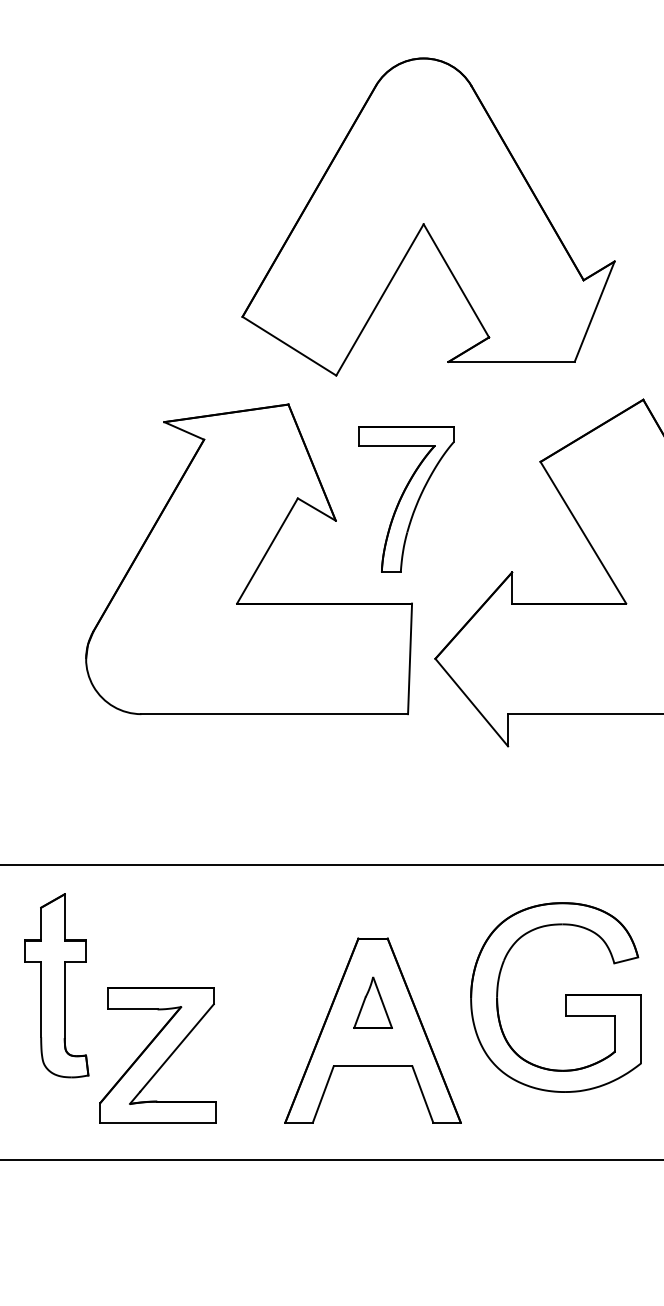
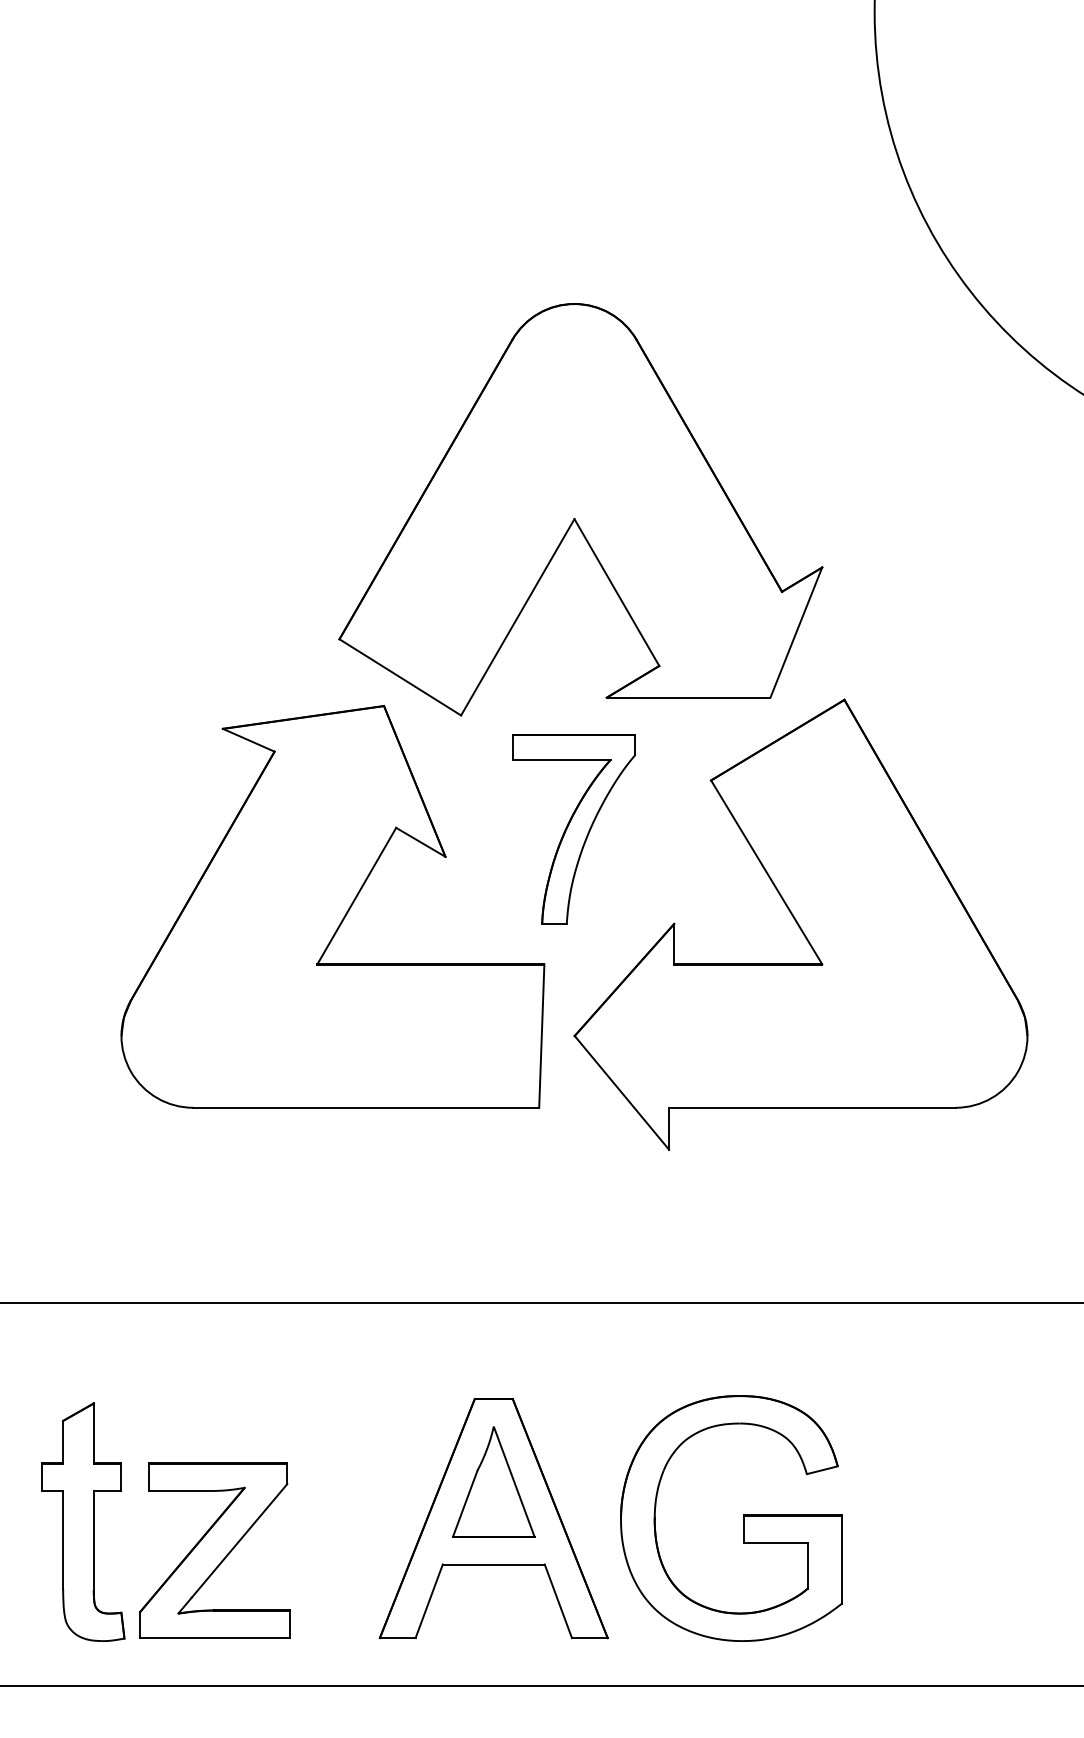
part: (428, 216) -> (580, 509), moved
part: (405, 499) -> (573, 829), moved
part: (56, 985) -> (83, 1521), moved
part: (565, 997) -> (743, 1518), moved
part: (372, 1002) -> (493, 1481), size x1.67

